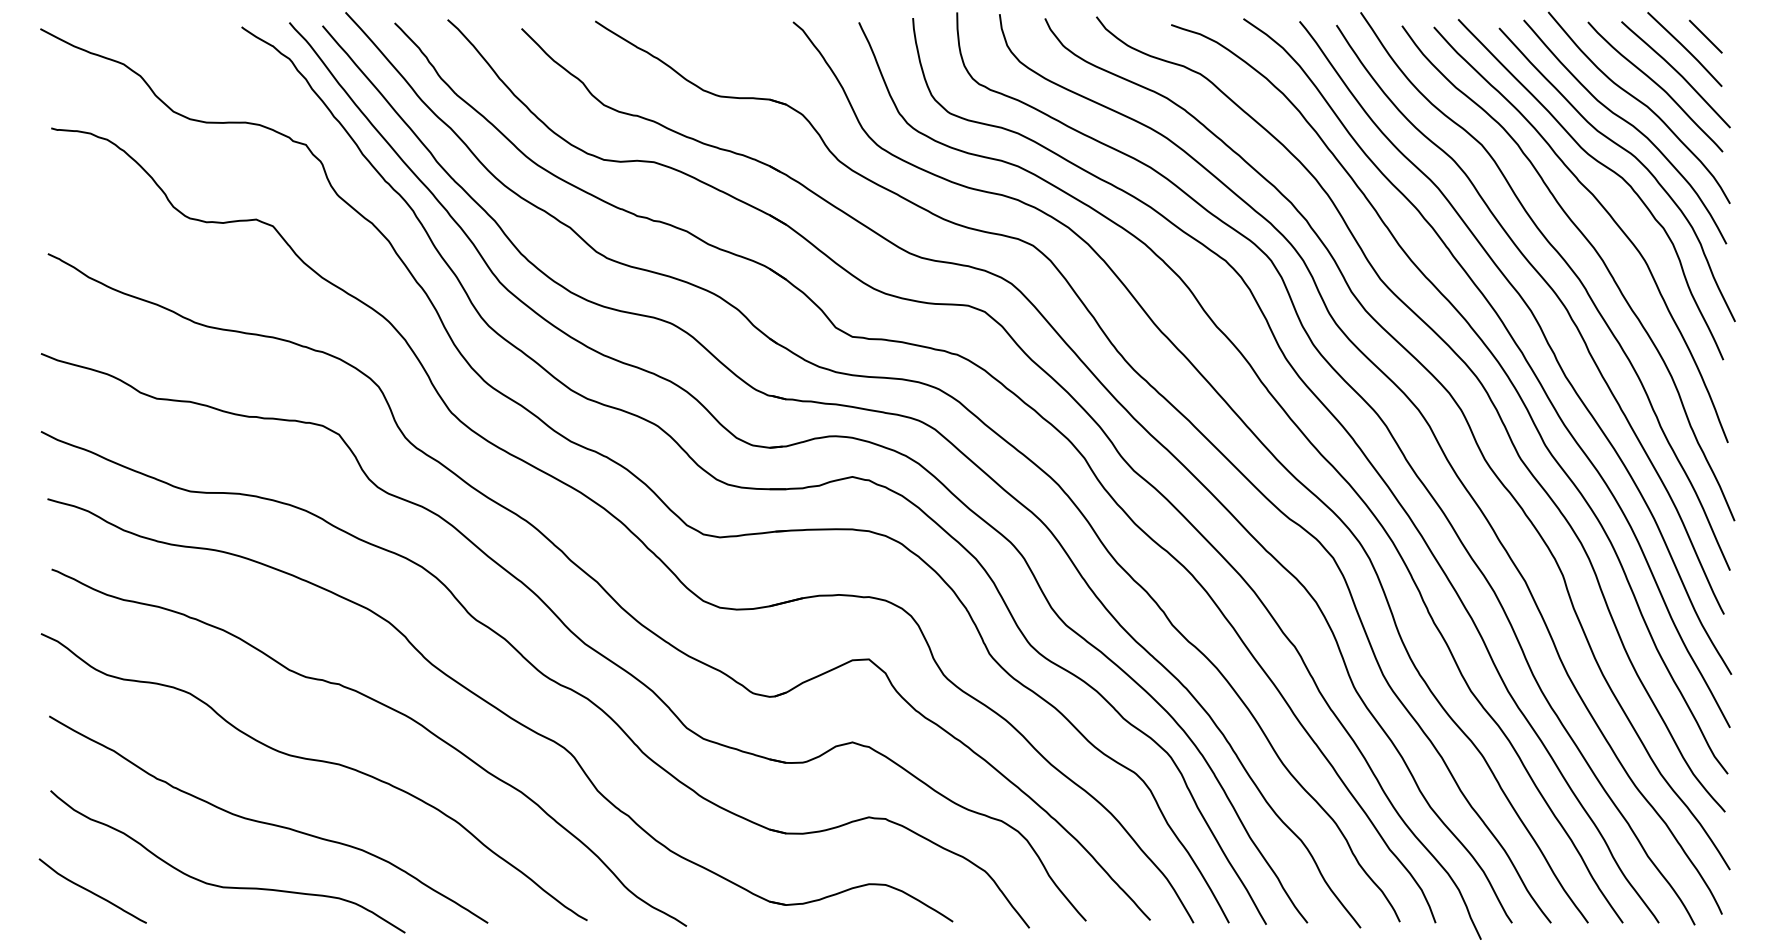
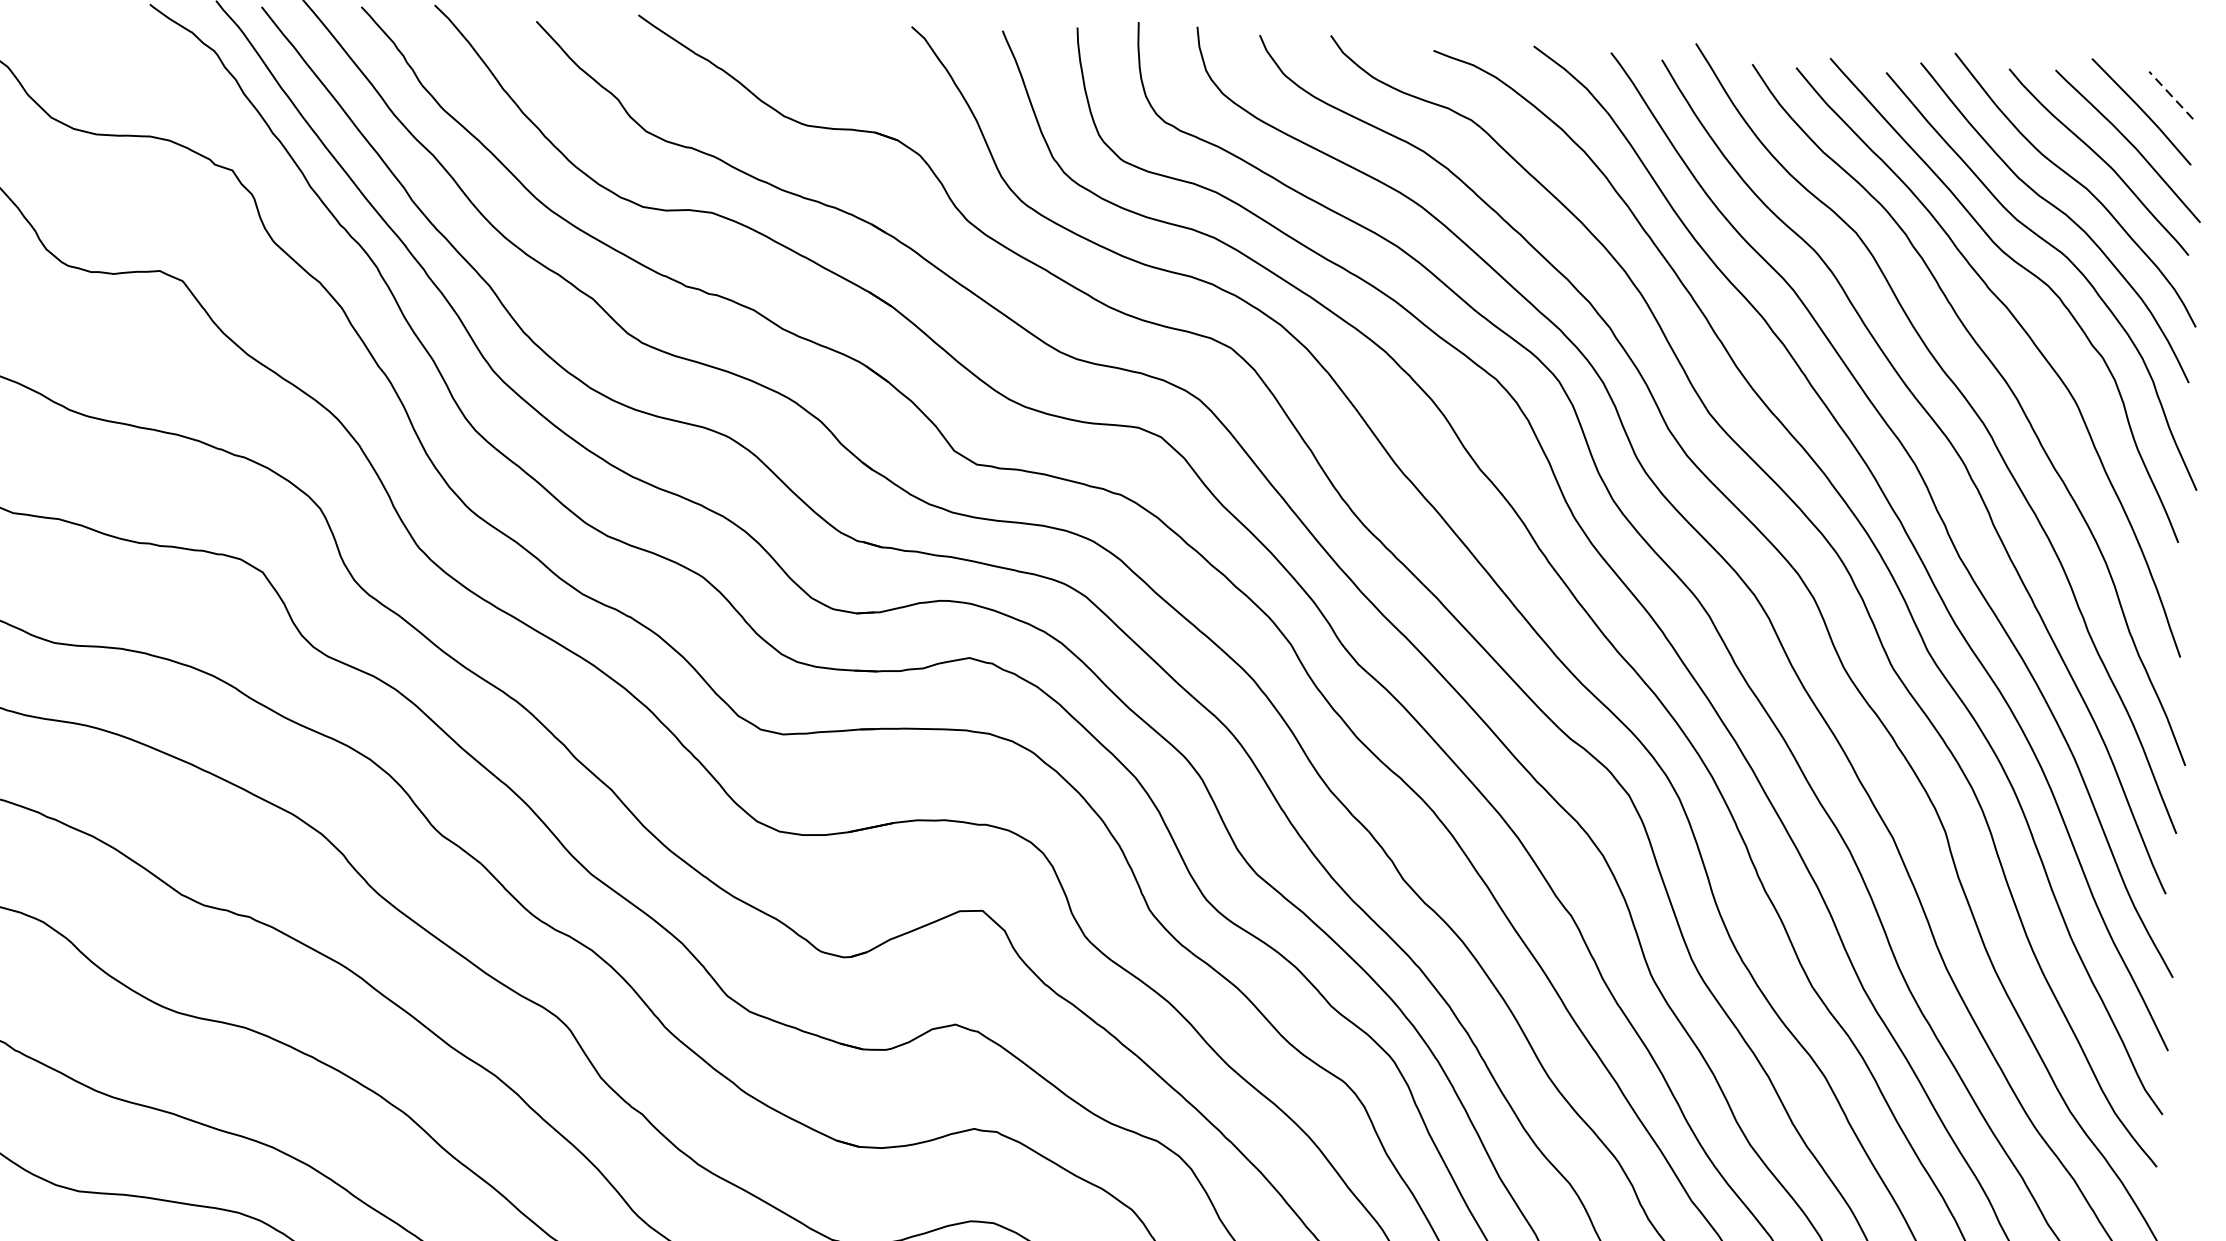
line: (1705, 36) -> (2170, 95), solid -> dashed

